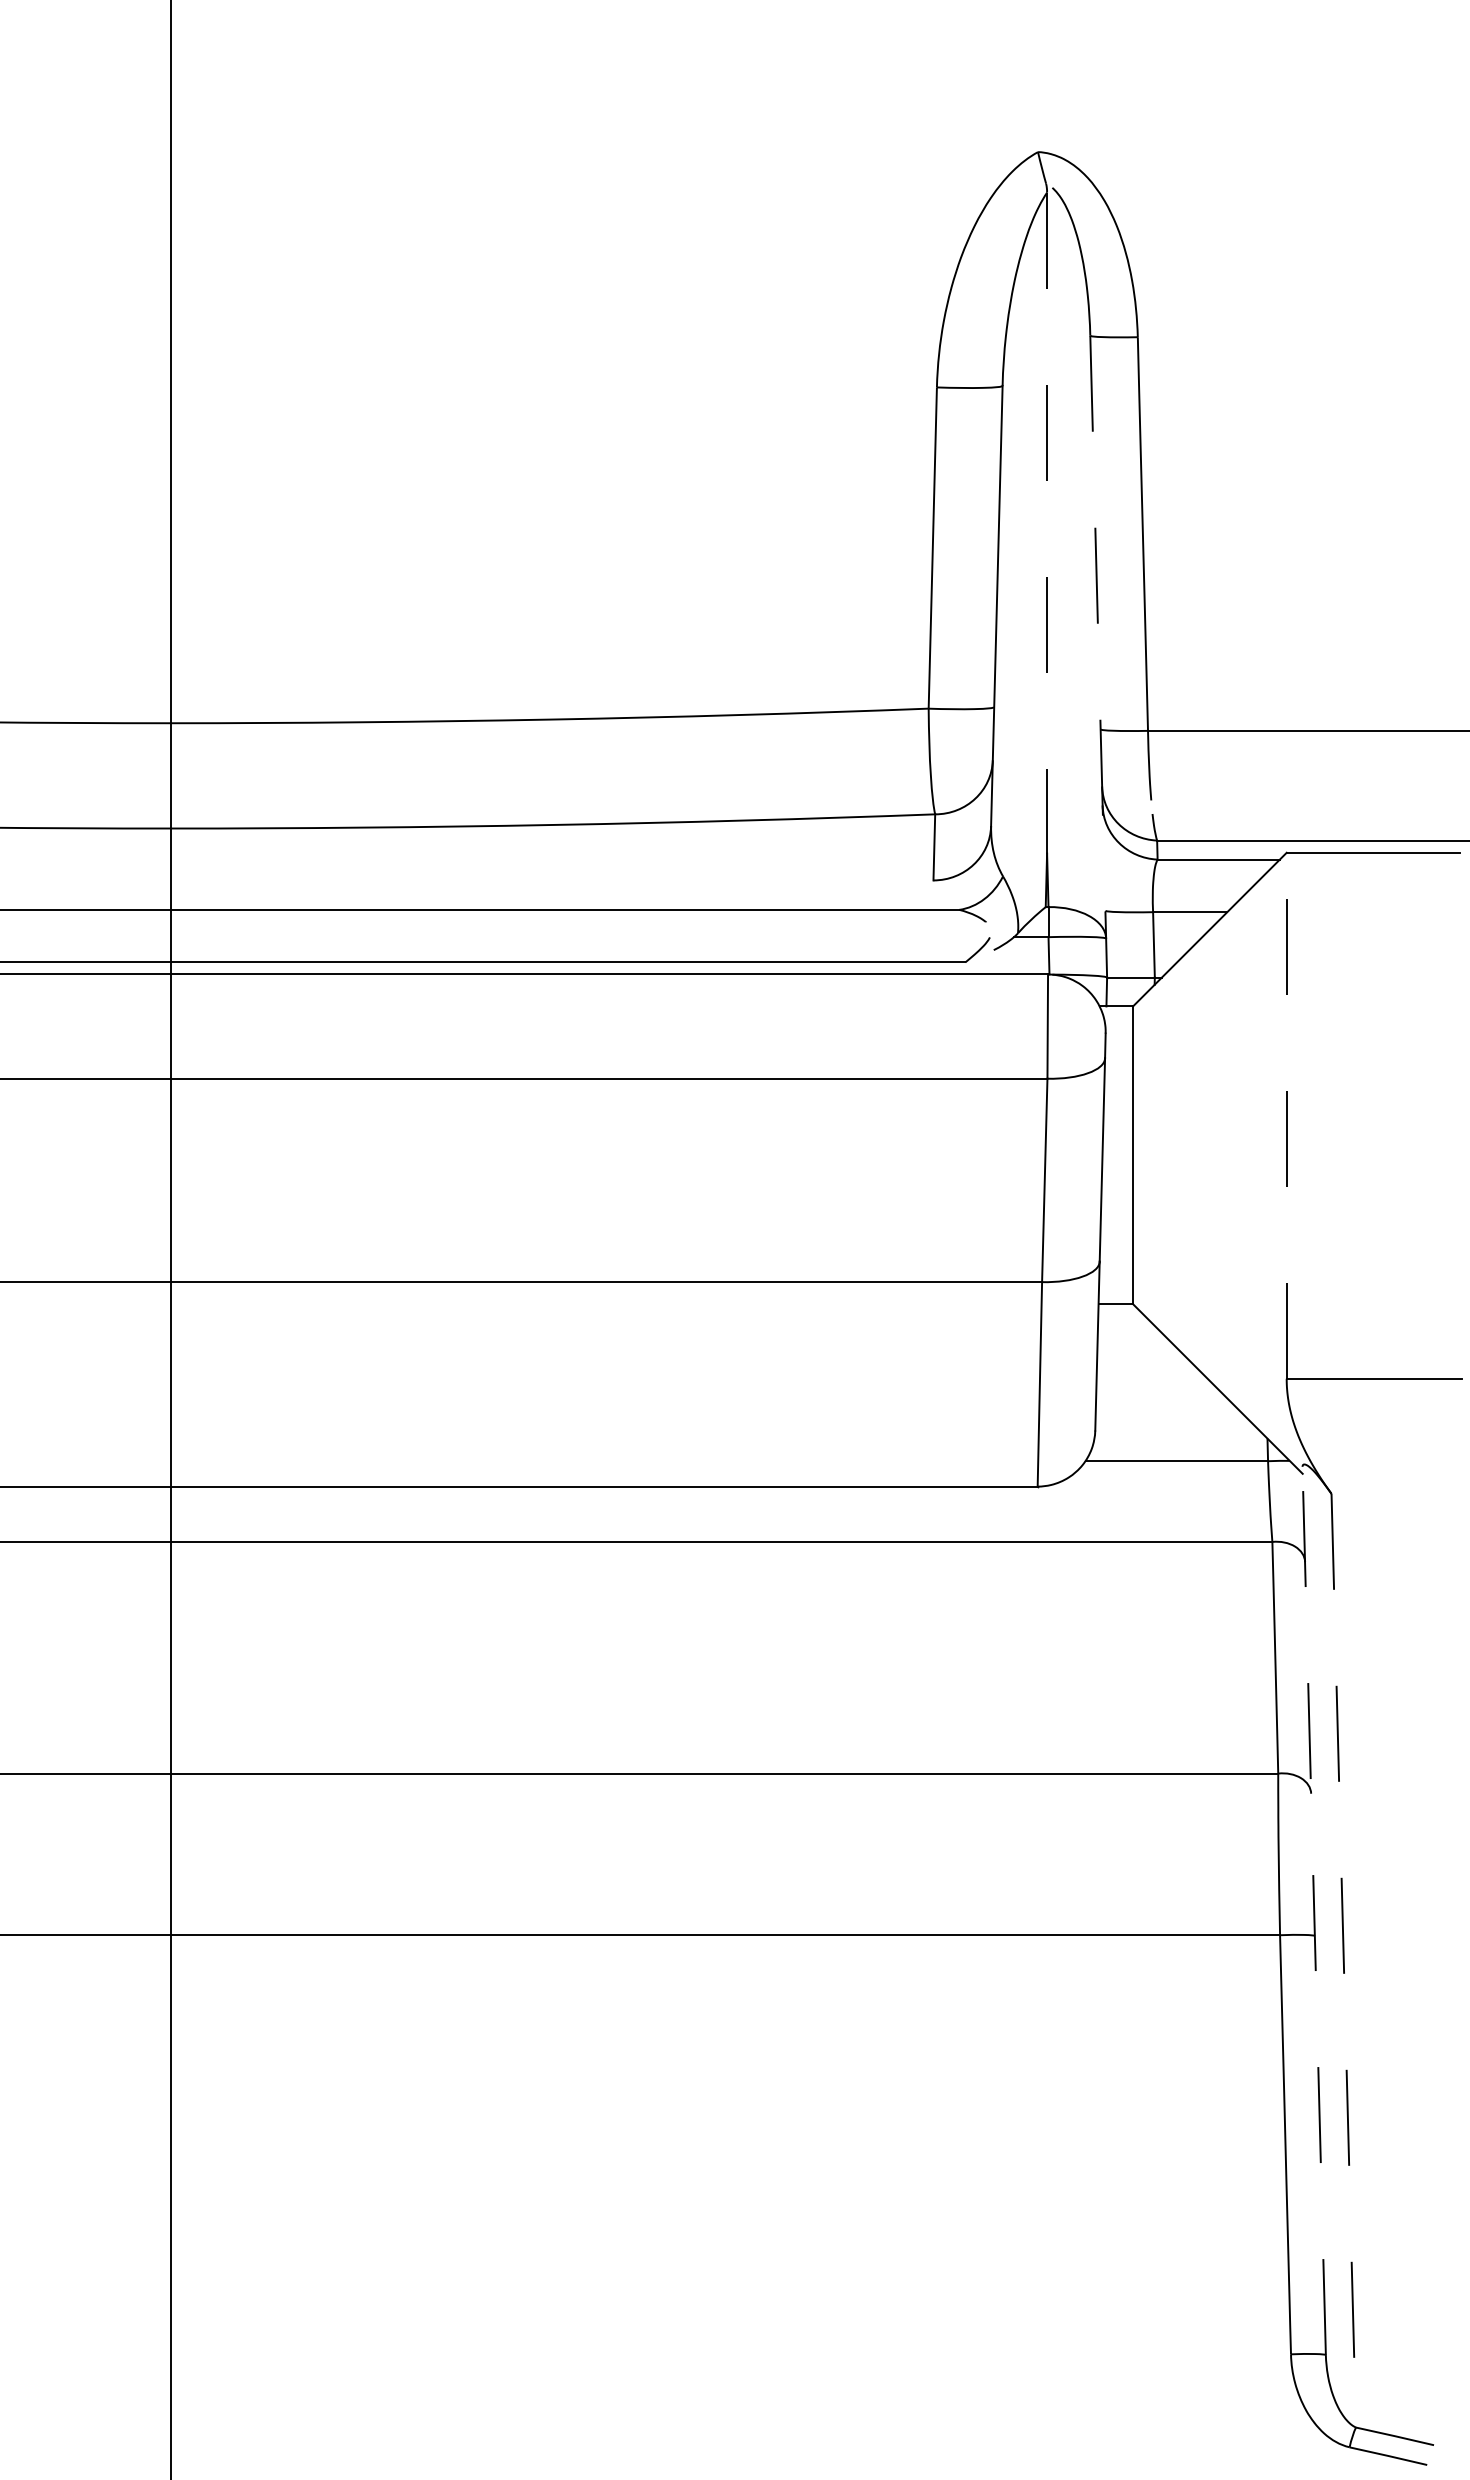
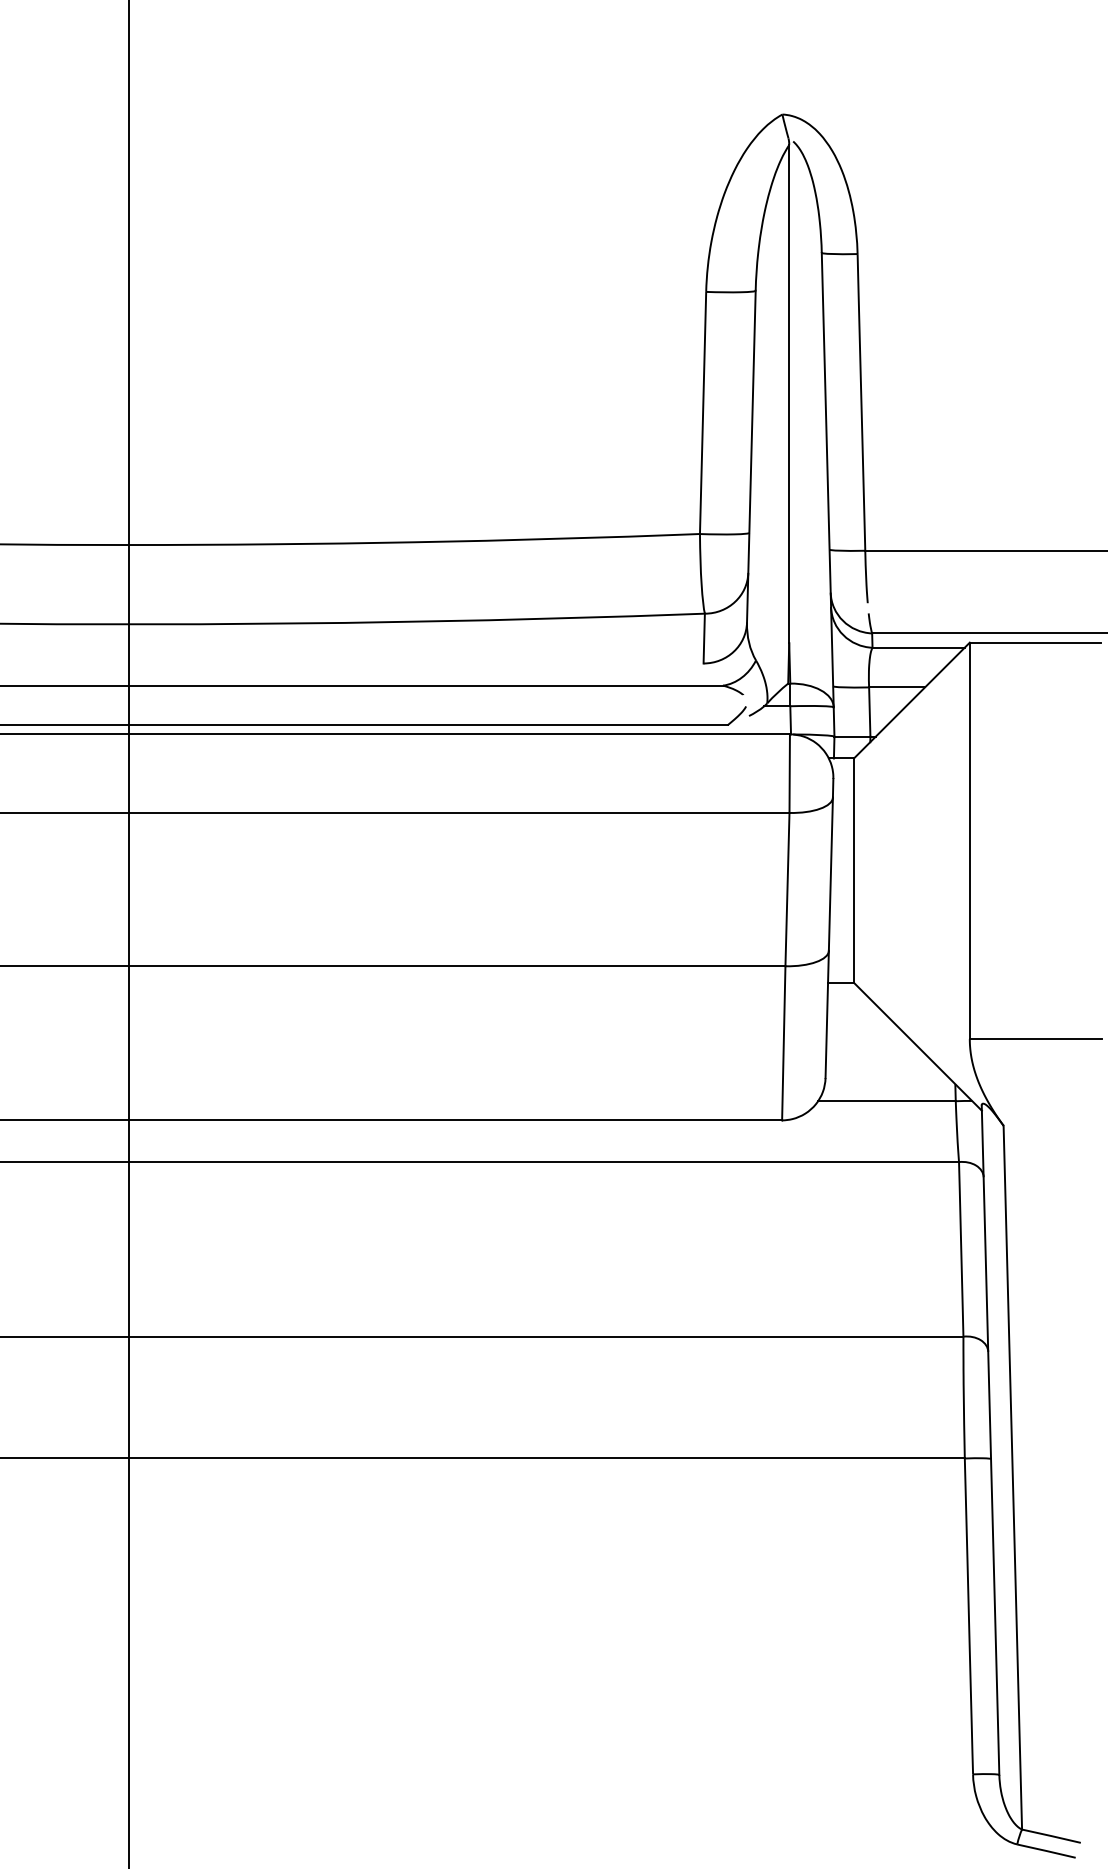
line: (1047, 523) -> (789, 394), dashed -> solid
line: (1098, 637) -> (827, 480), dashed -> solid
line: (1286, 1115) -> (969, 840), dashed -> solid
line: (1314, 1910) -> (990, 1439), dashed -> solid
line: (1343, 1960) -> (1012, 1477), dashed -> solid

